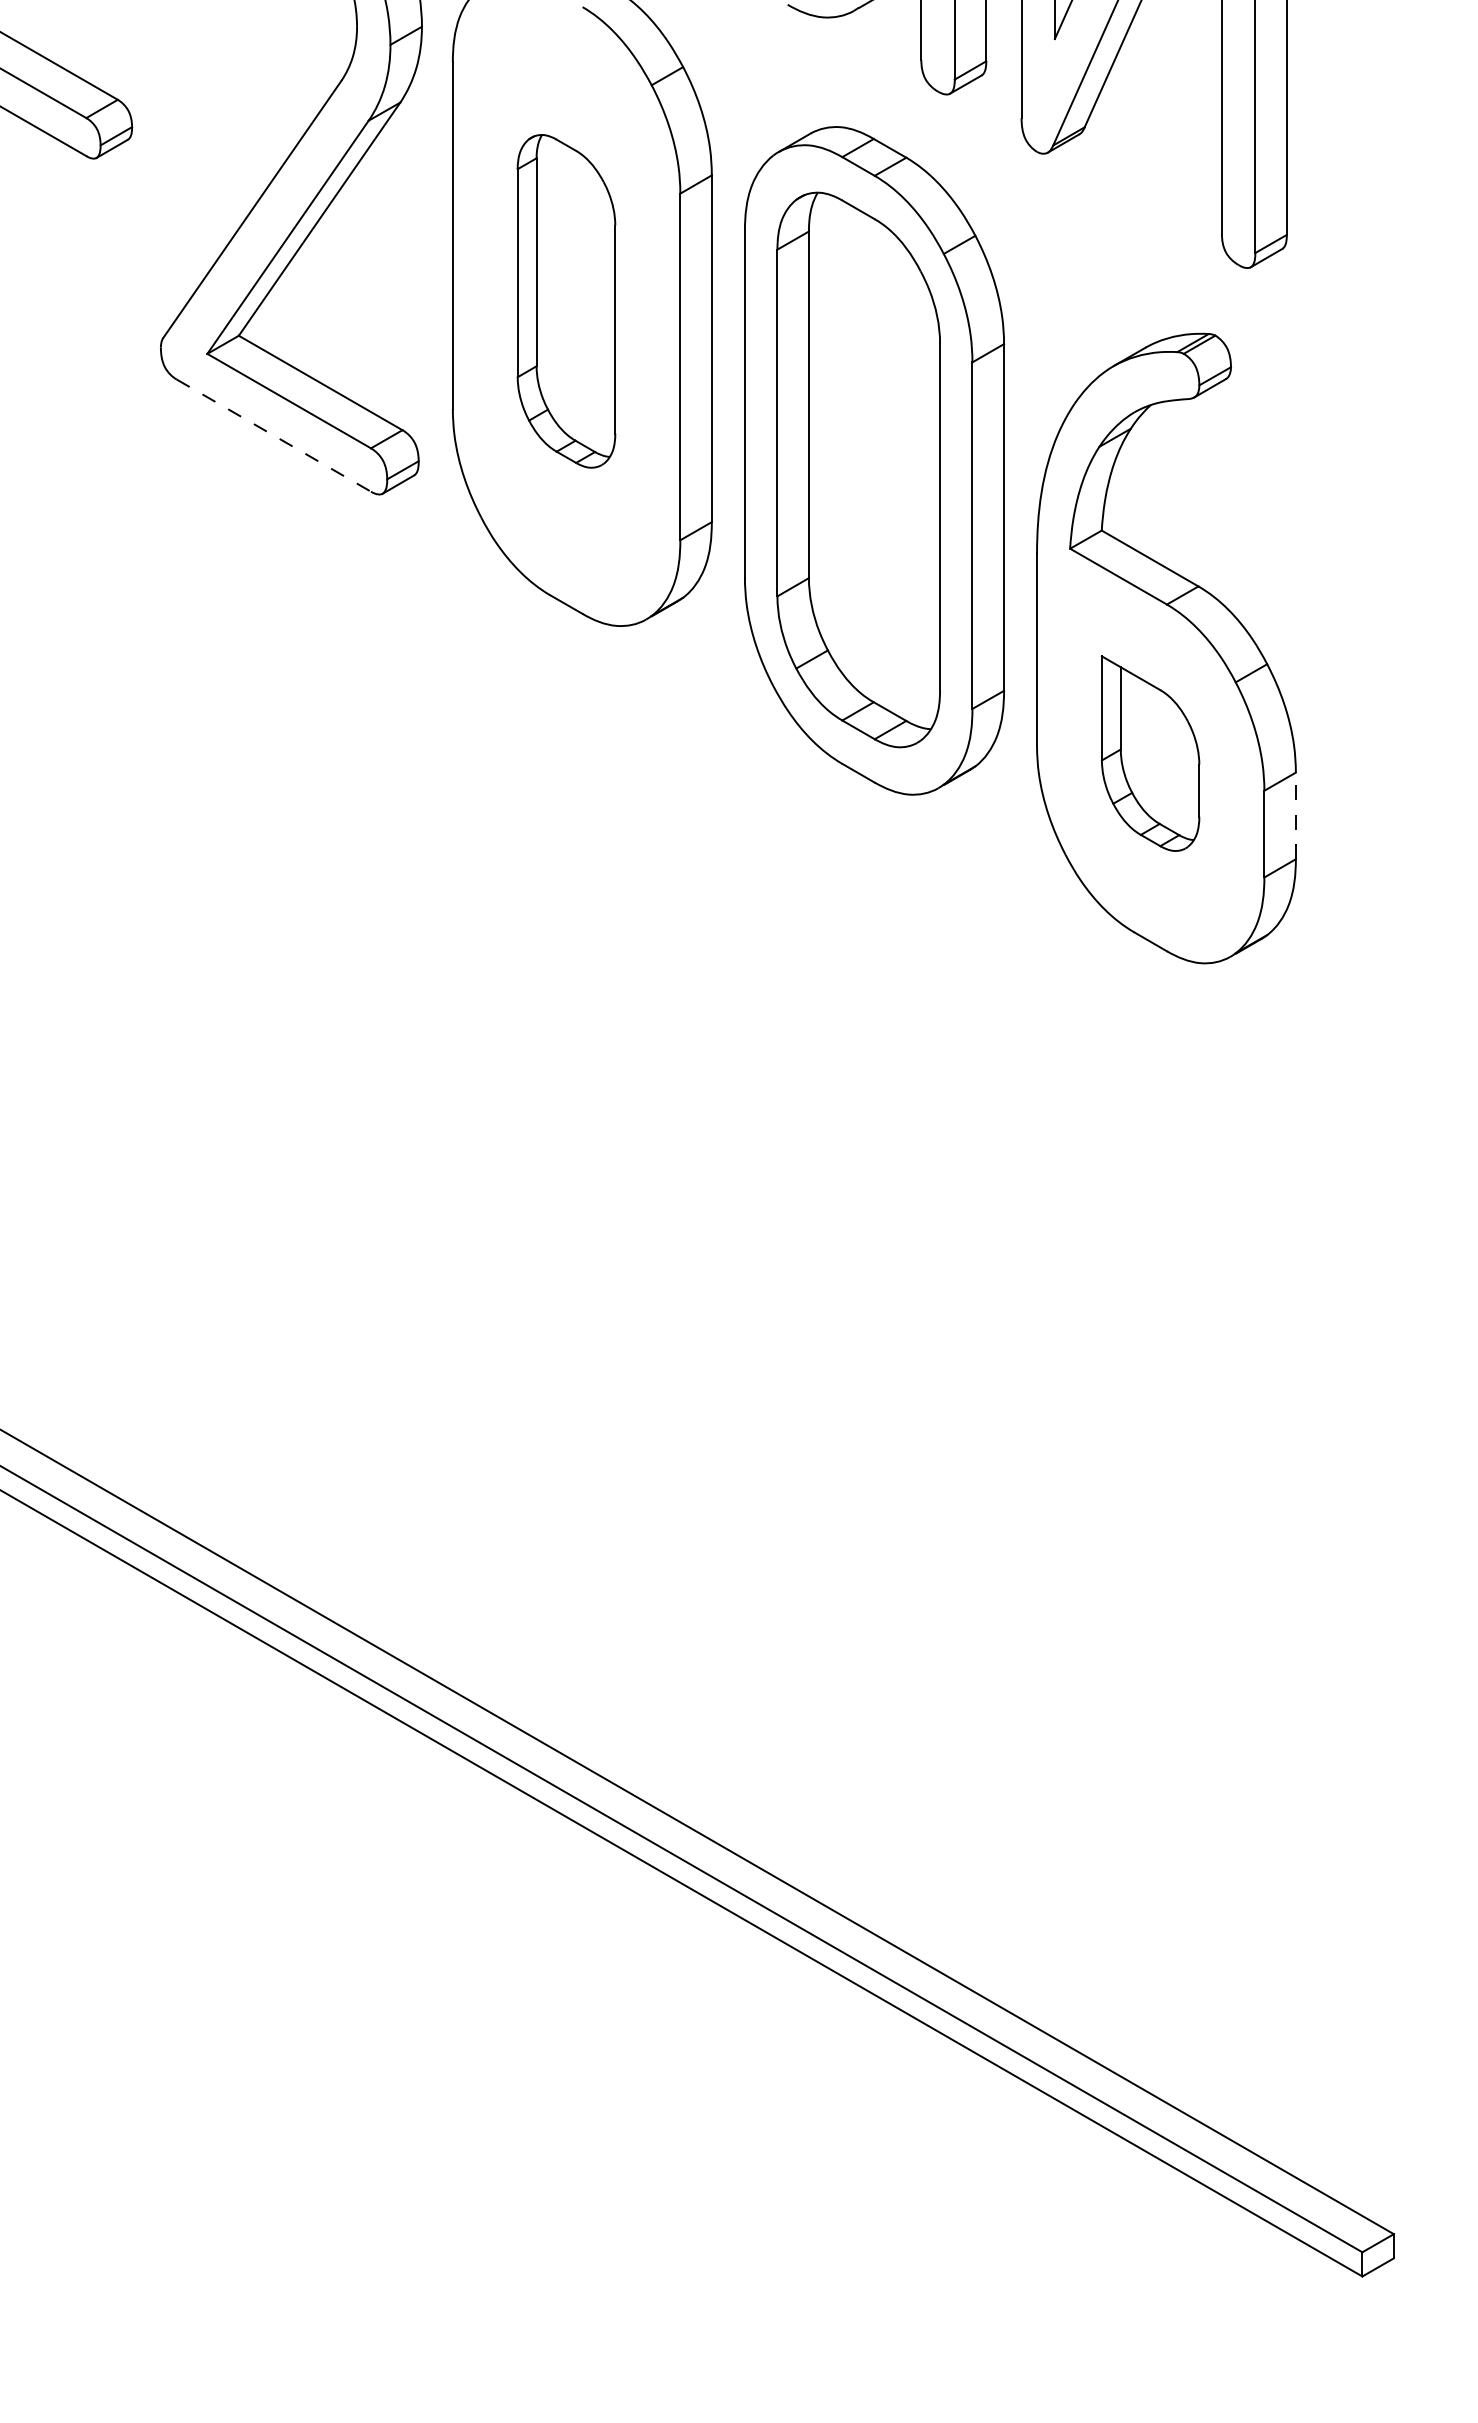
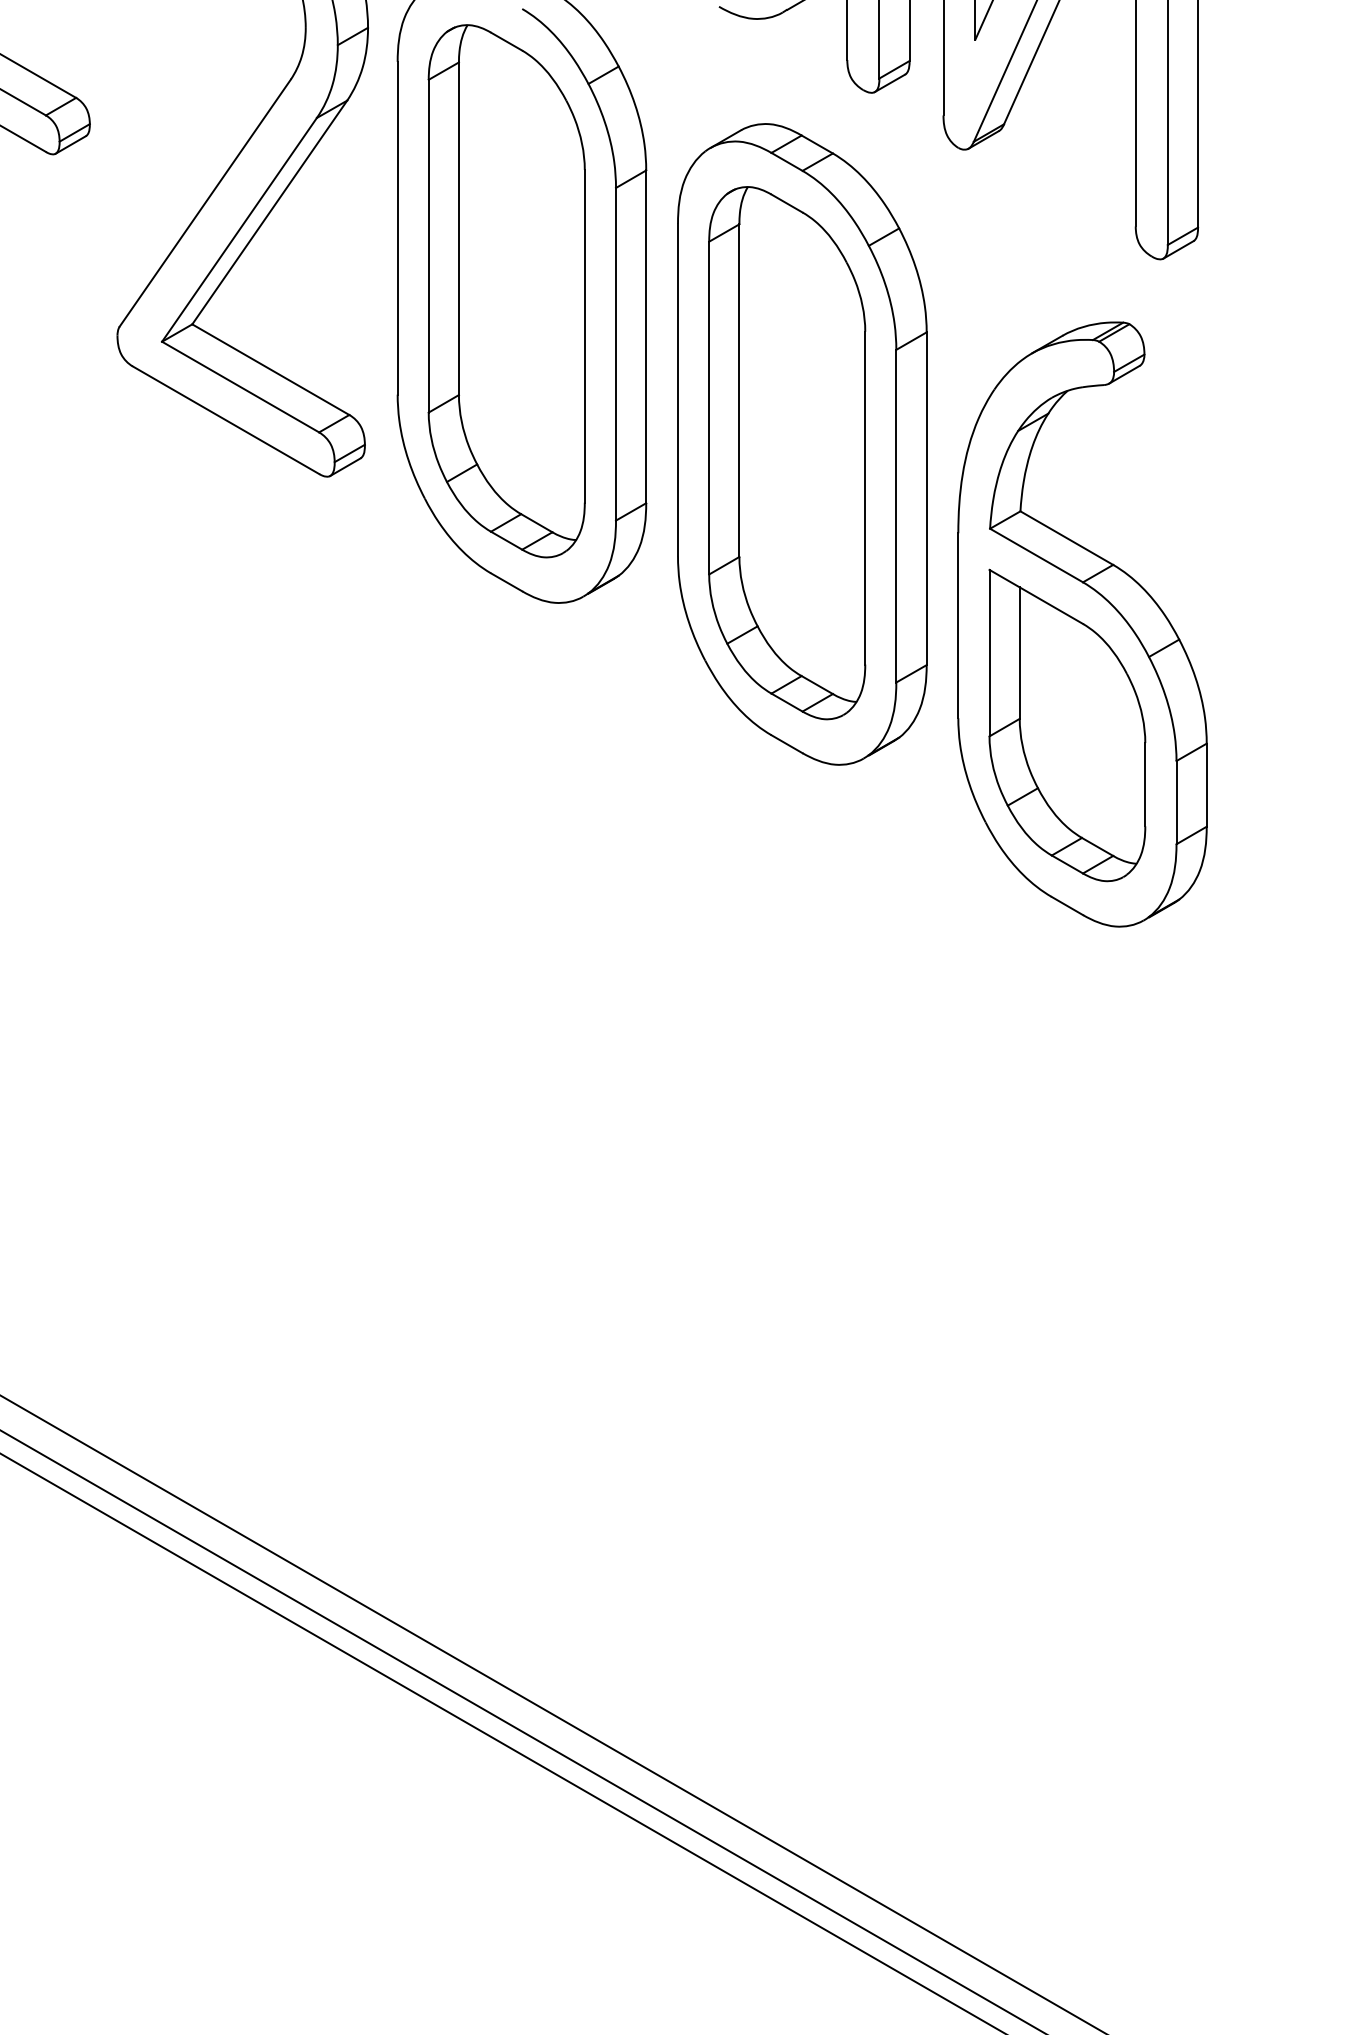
part: (566, 301) -> (506, 291), size x1.67
line: (274, 435) -> (226, 420), dashed -> solid
part: (1150, 753) -> (1067, 725), size x1.67
line: (1295, 815) -> (1206, 784), dashed -> solid

